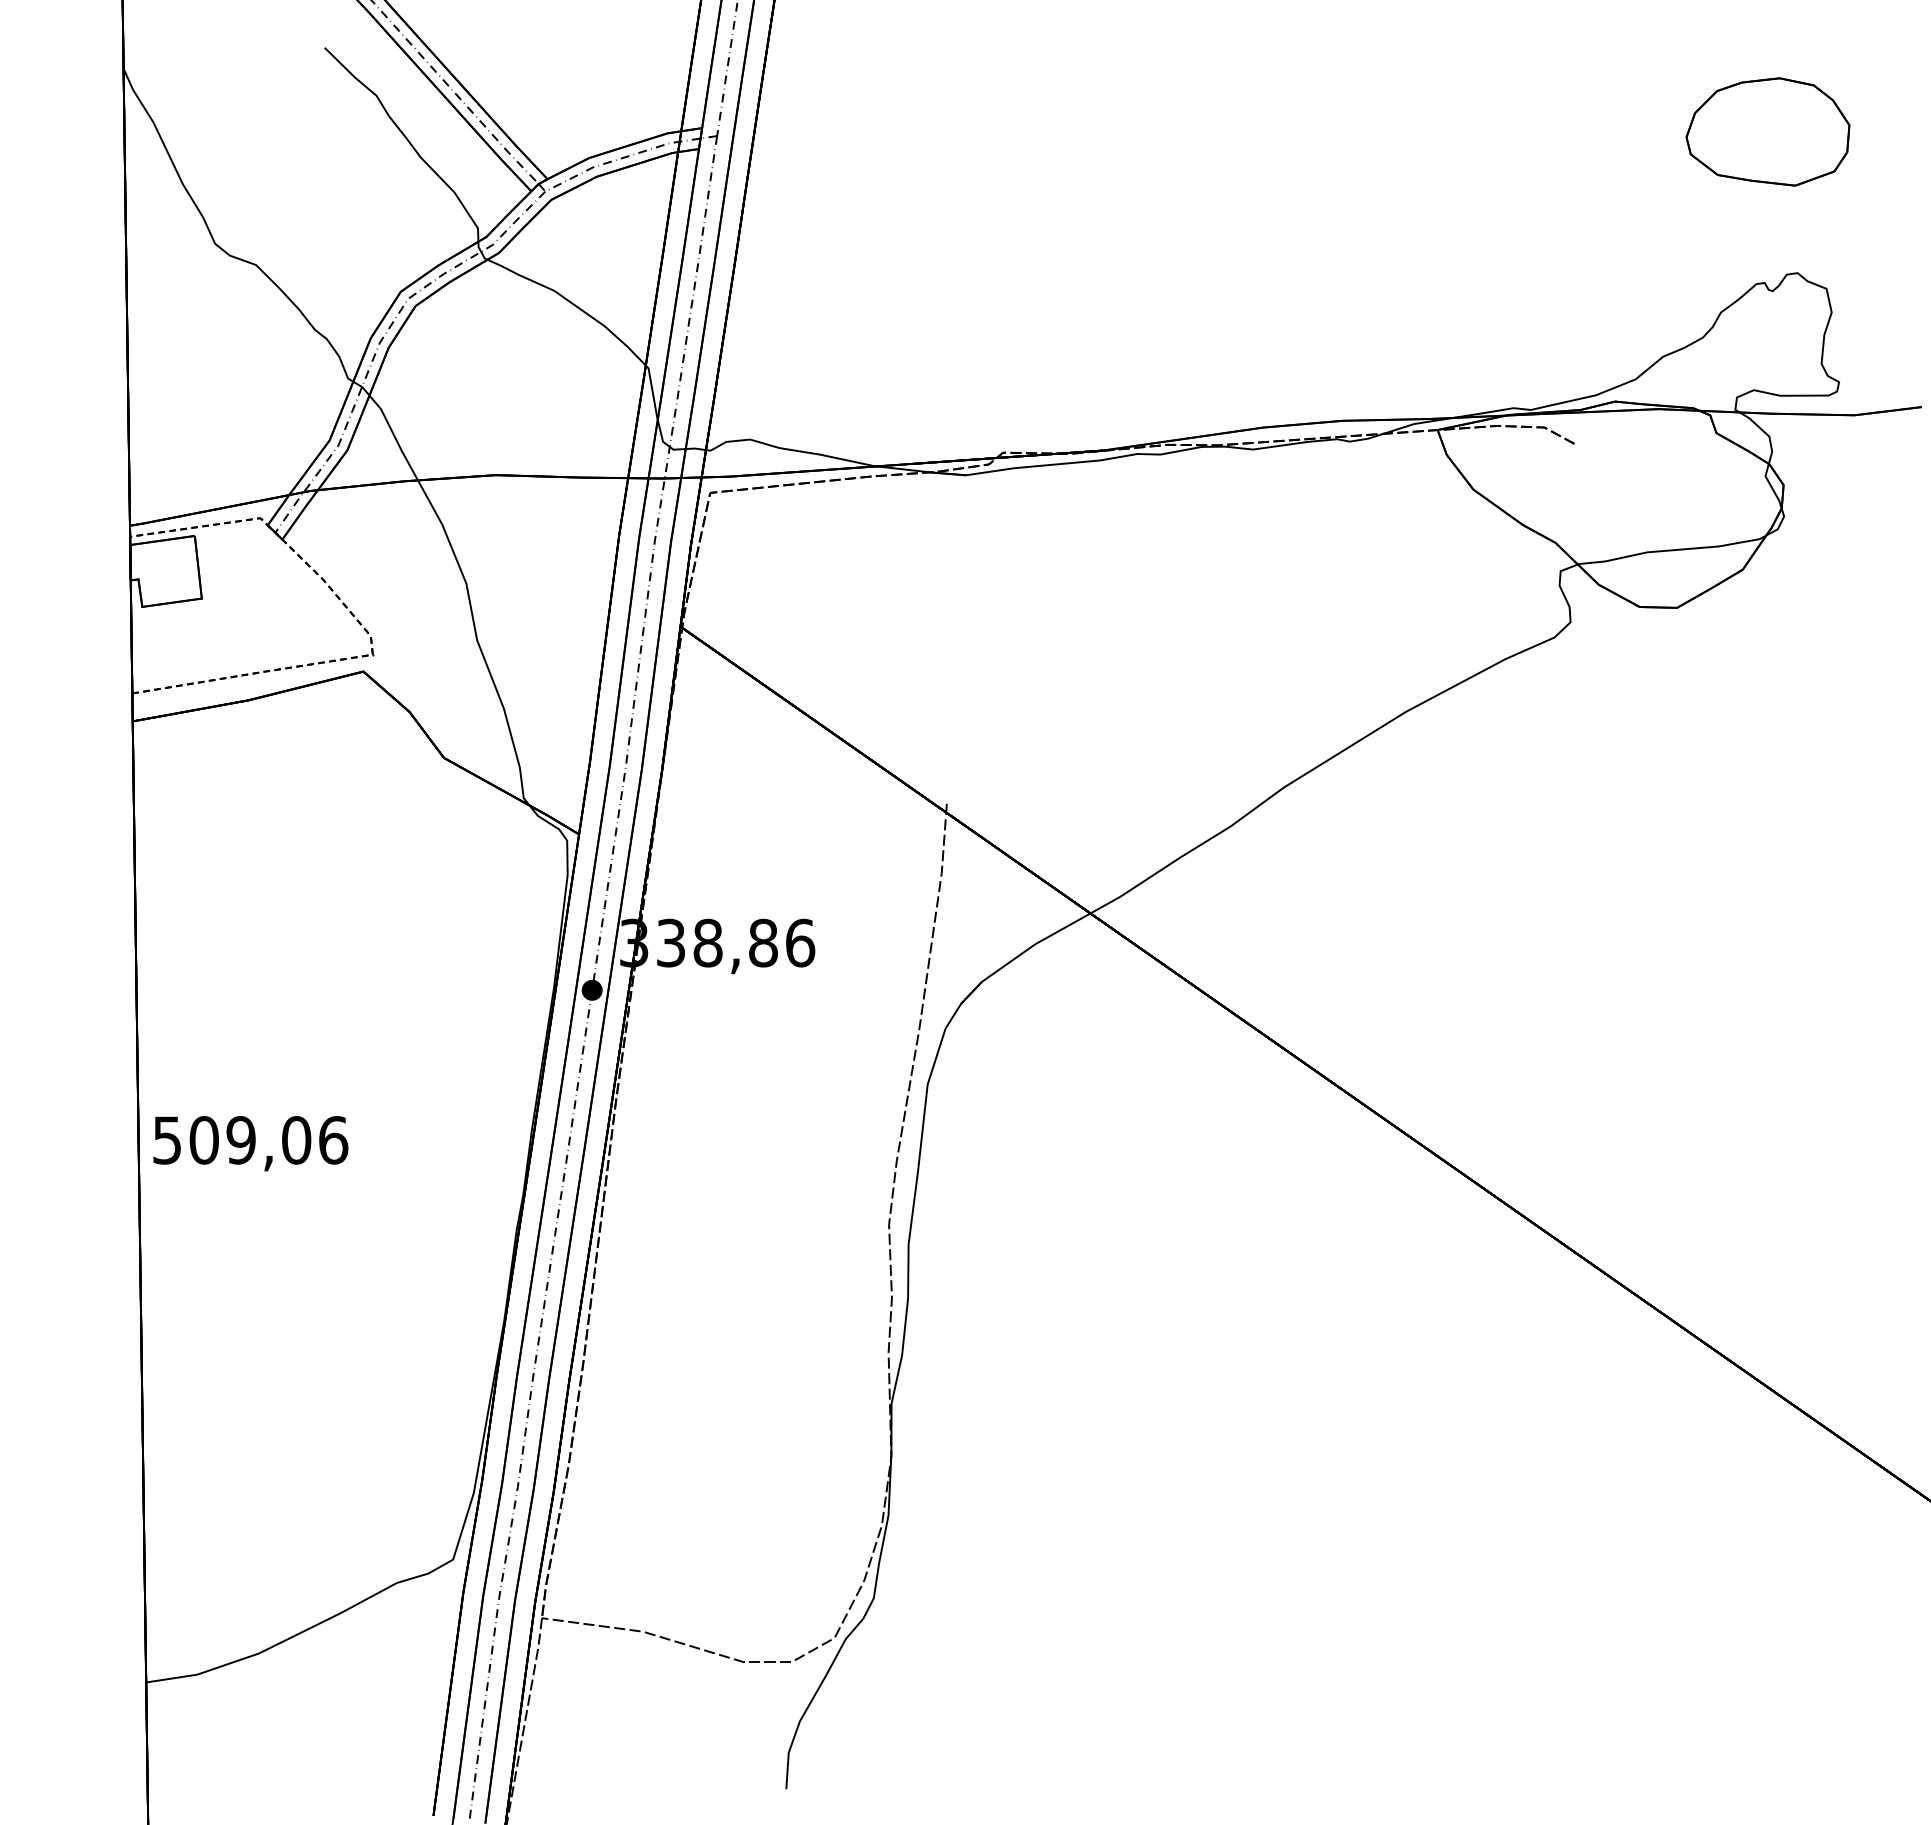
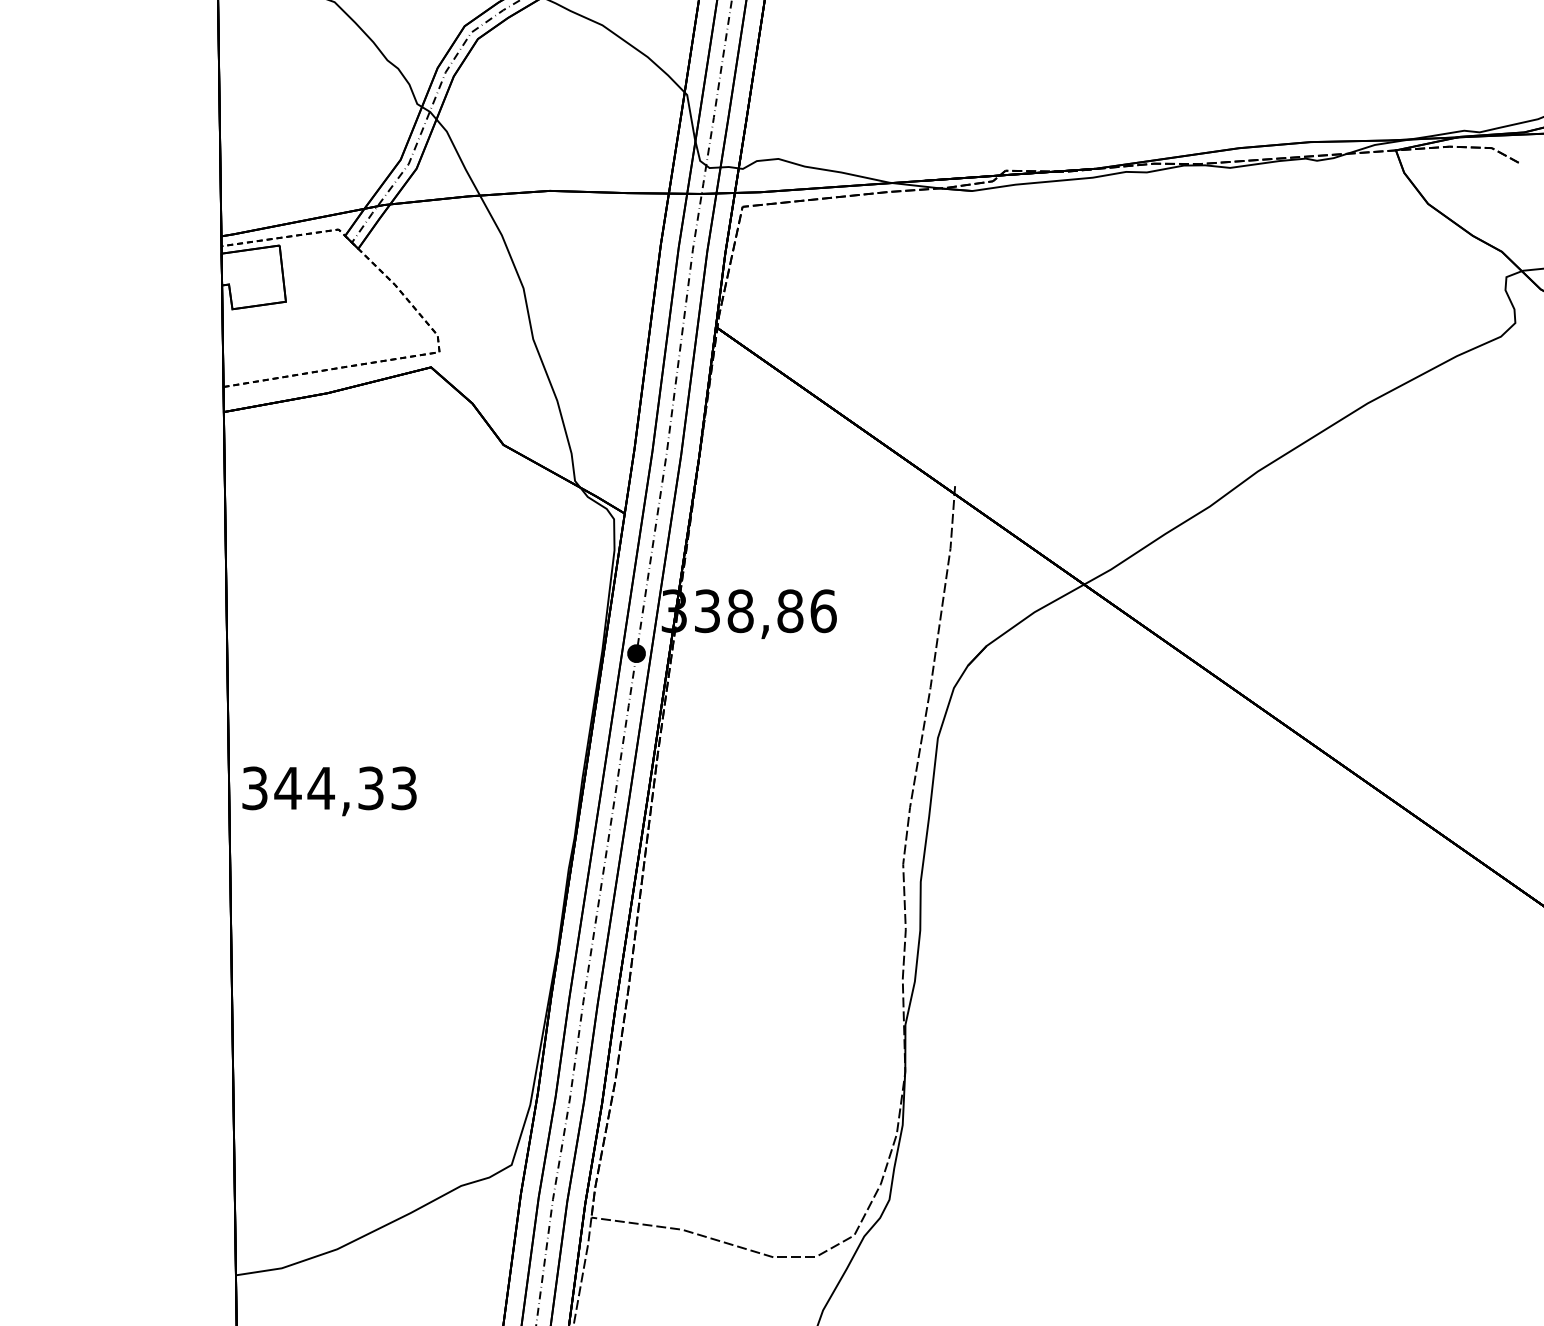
text: (250, 1140) -> (329, 788), 509,06 -> 344,33

